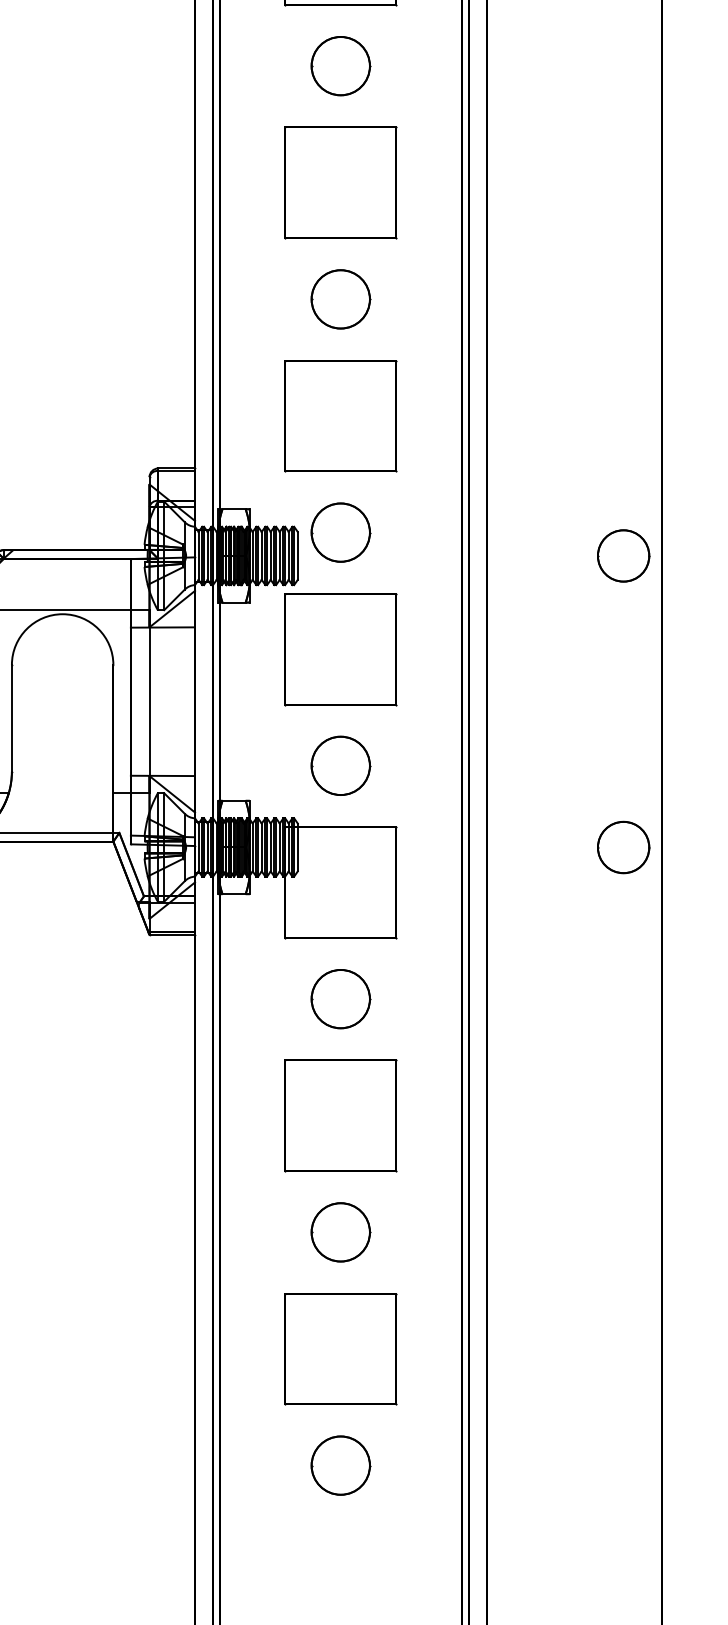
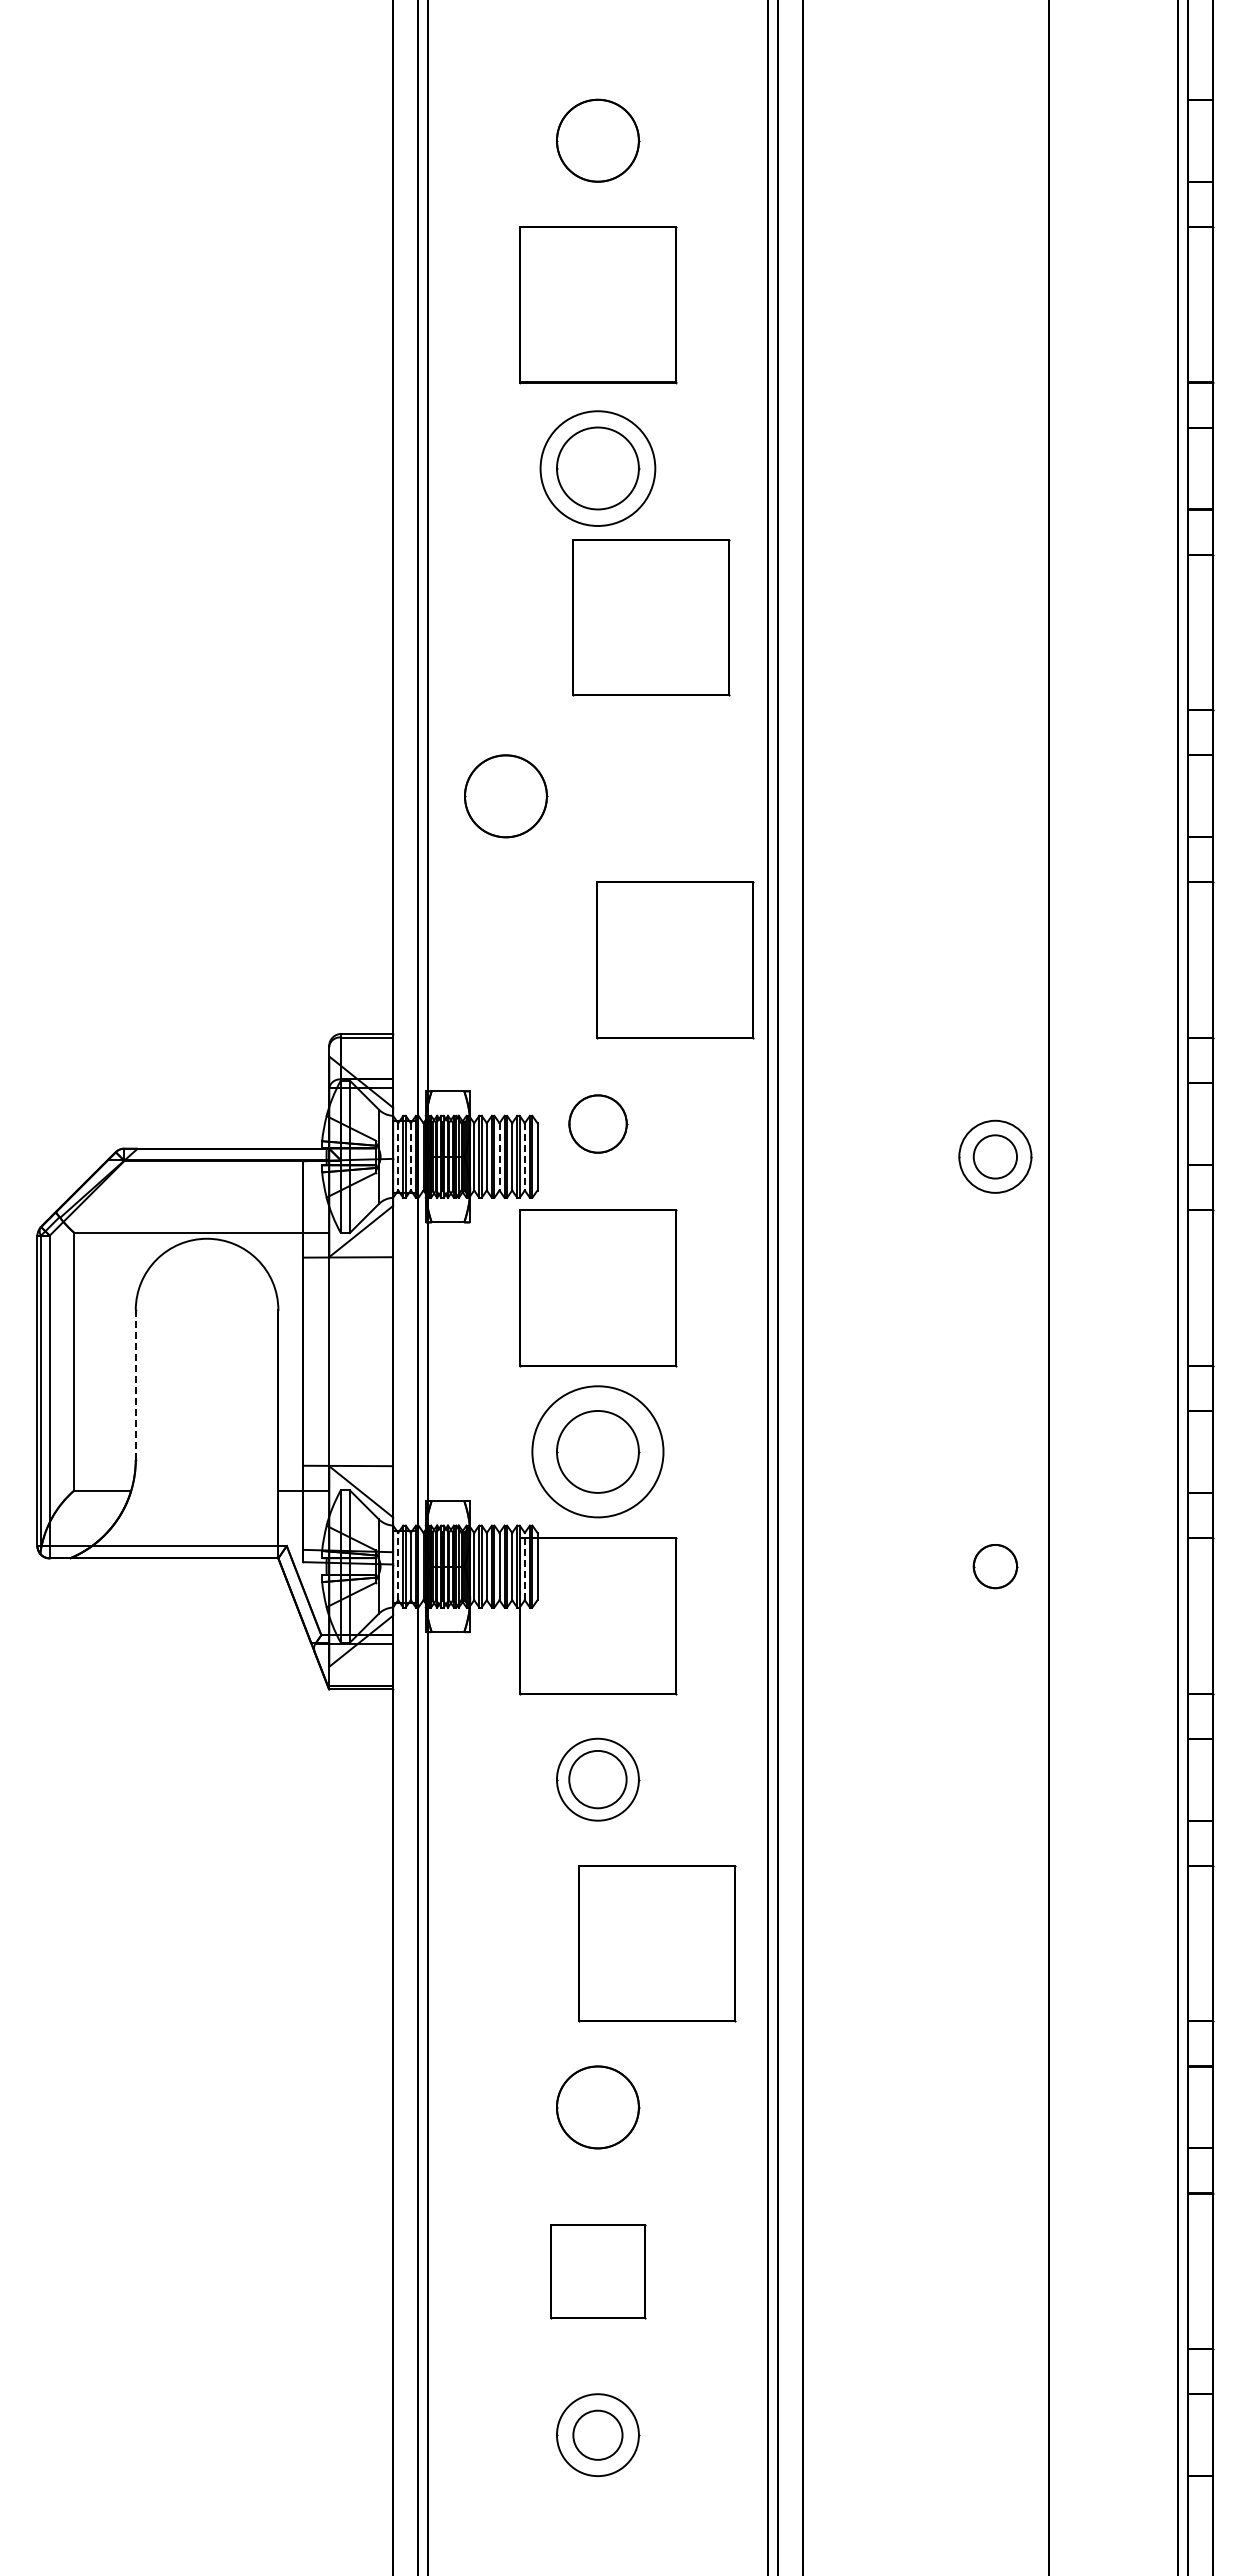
circle: (340, 66) -> (597, 468), size x1.4
part: (341, 182) -> (651, 617), moved
part: (341, 299) -> (506, 796), moved
part: (341, 416) -> (675, 960), moved
part: (341, 532) -> (598, 1123), size x0.7
line: (198, 555) -> (398, 1156), solid -> dashed
line: (207, 555) -> (410, 1156), solid -> dashed
line: (270, 555) -> (499, 1156), solid -> dashed
line: (288, 555) -> (524, 1156), solid -> dashed
circle: (623, 555) -> (995, 1156), size x0.6
line: (11, 718) -> (135, 1385), solid -> dashed
circle: (340, 765) -> (597, 1451), size x1.6
line: (198, 847) -> (398, 1566), solid -> dashed
line: (288, 847) -> (524, 1566), solid -> dashed
circle: (623, 847) -> (995, 1566), size x0.6
circle: (340, 999) -> (597, 1779), size x0.7
part: (341, 1115) -> (657, 1943), moved
part: (341, 1349) -> (598, 2271), size x0.6
circle: (340, 1465) -> (597, 2435), size x0.6

